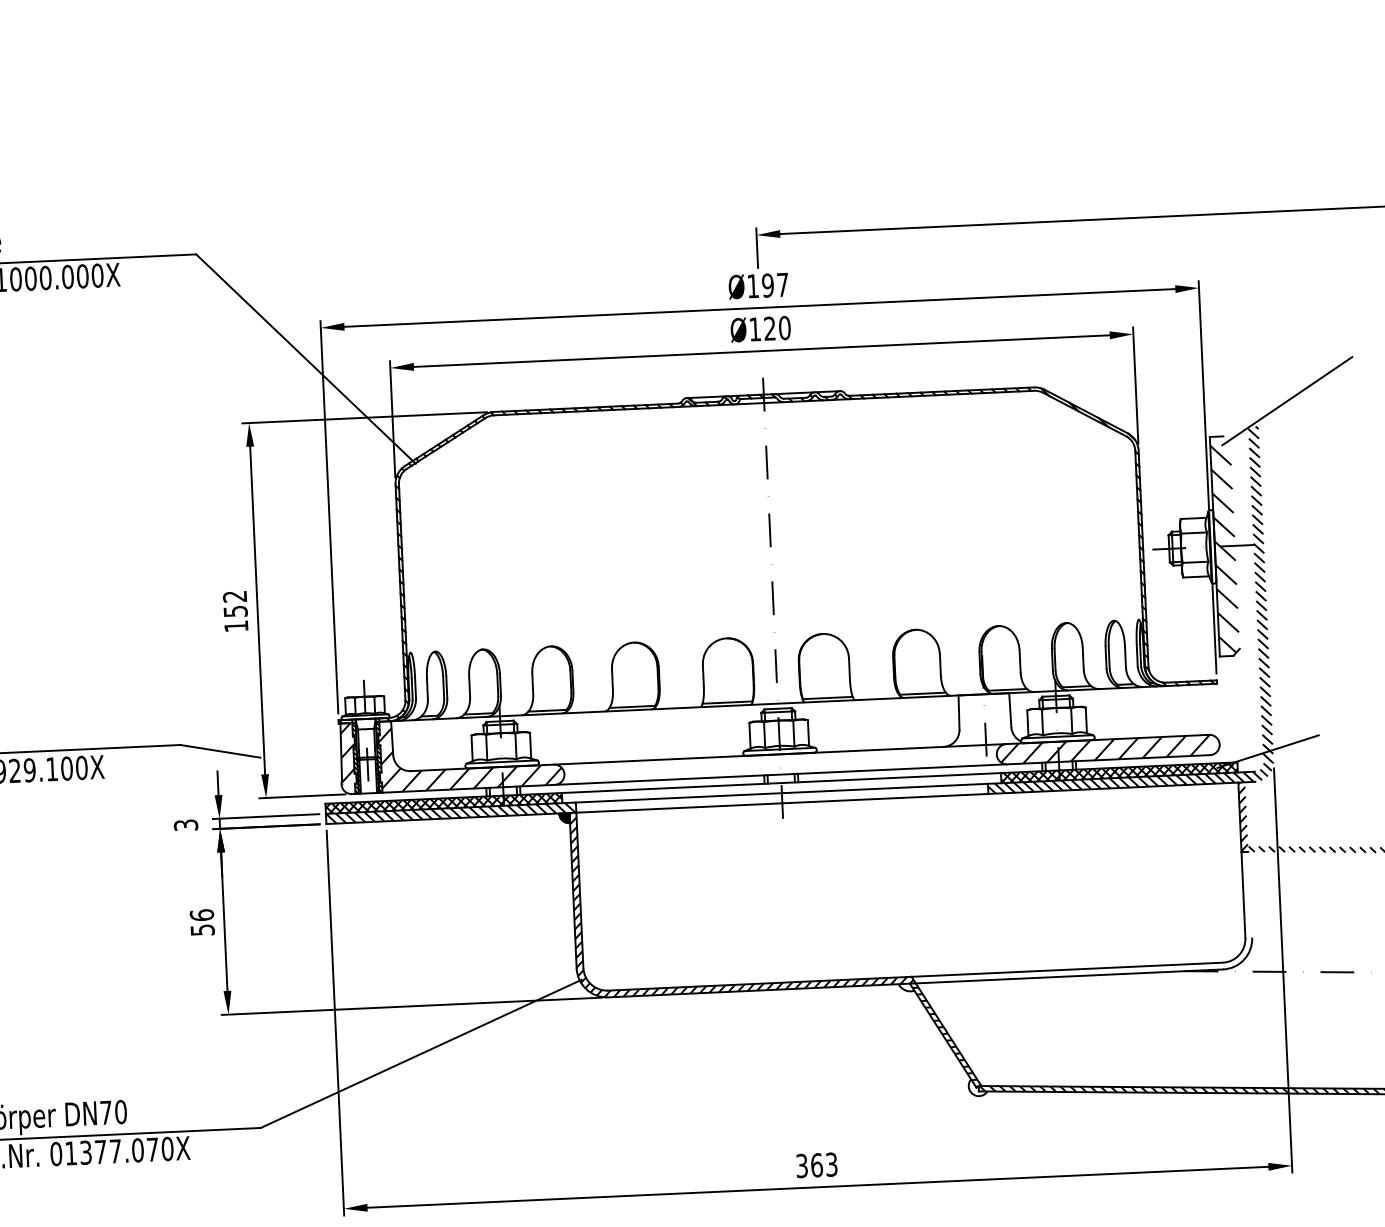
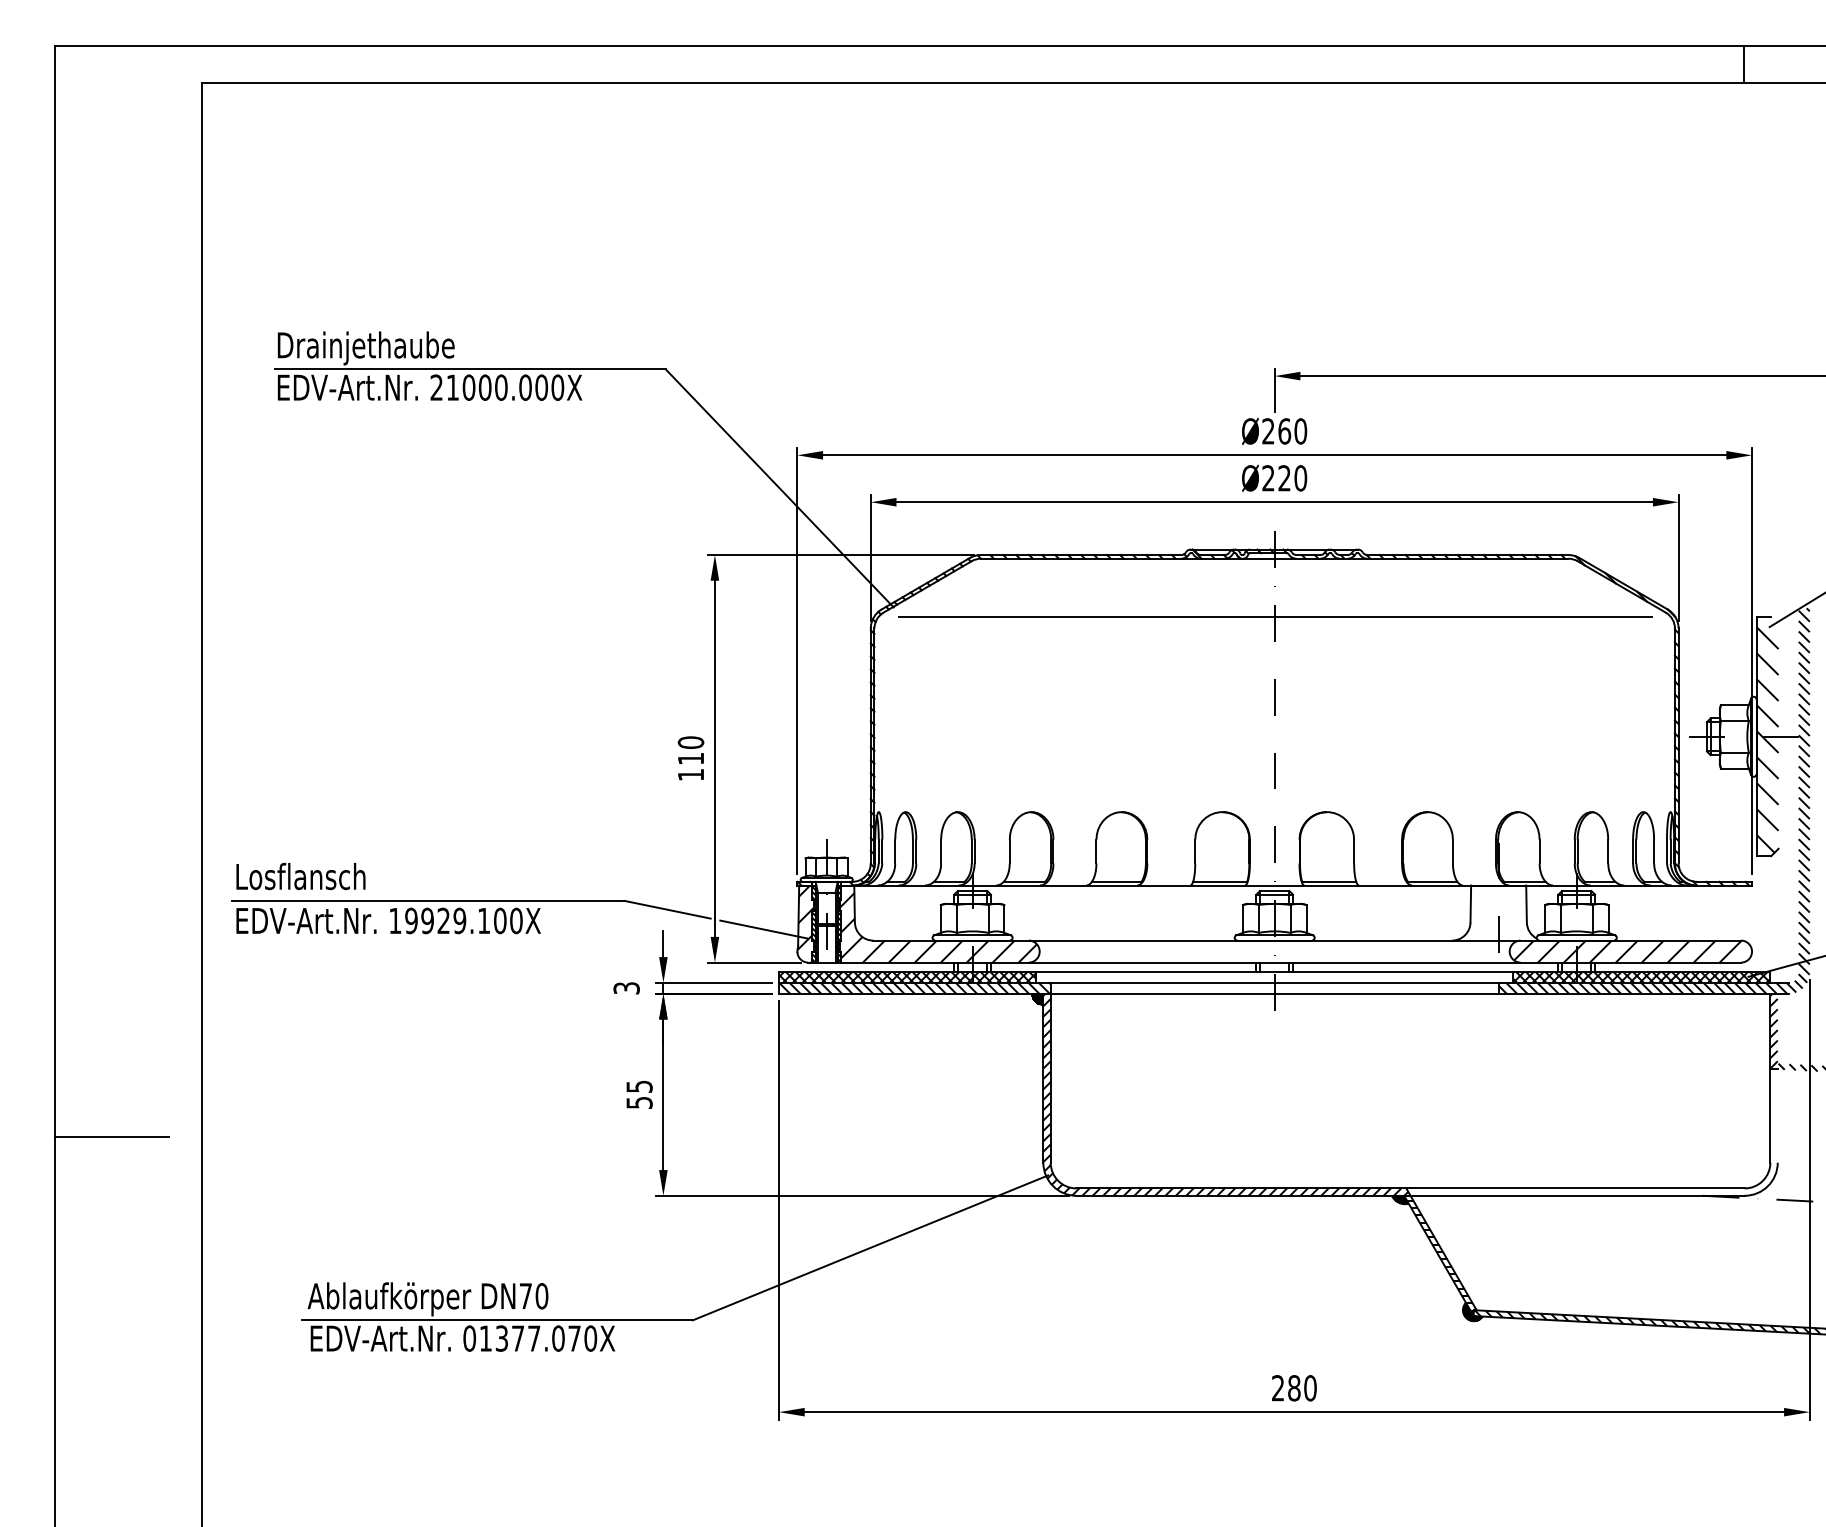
text: (767, 285) -> (1284, 431), Ø197 -> Ø260
text: (755, 329) -> (1268, 478), Ø120 -> Ø220
line: (767, 457) -> (1275, 617), added
text: (234, 603) -> (690, 750), 152 -> 110
line: (309, 765) -> (763, 929), added
text: (201, 915) -> (639, 1086), 56 -> 55
hatch: (906, 987) -> (1400, 1199), added
hatch: (977, 1087) -> (1472, 1311), added
text: (817, 1165) -> (1294, 1388), 363 -> 280

